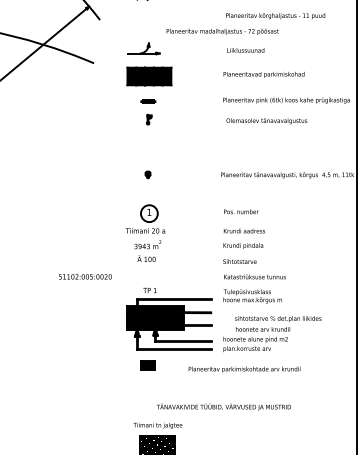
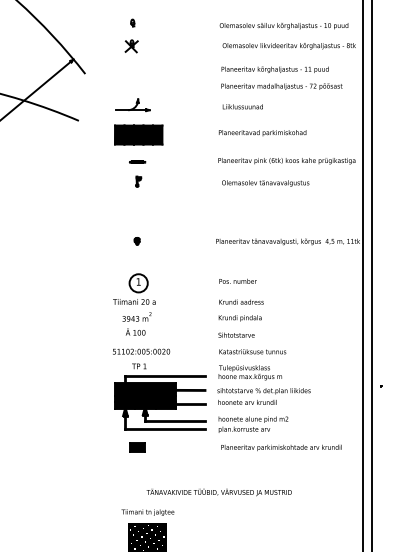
text: (222, 31) -> (281, 86), moved
text: (85, 276) -> (141, 351), moved
text: (277, 323) -> (263, 396), moved
text: (244, 369) -> (281, 447), moved

